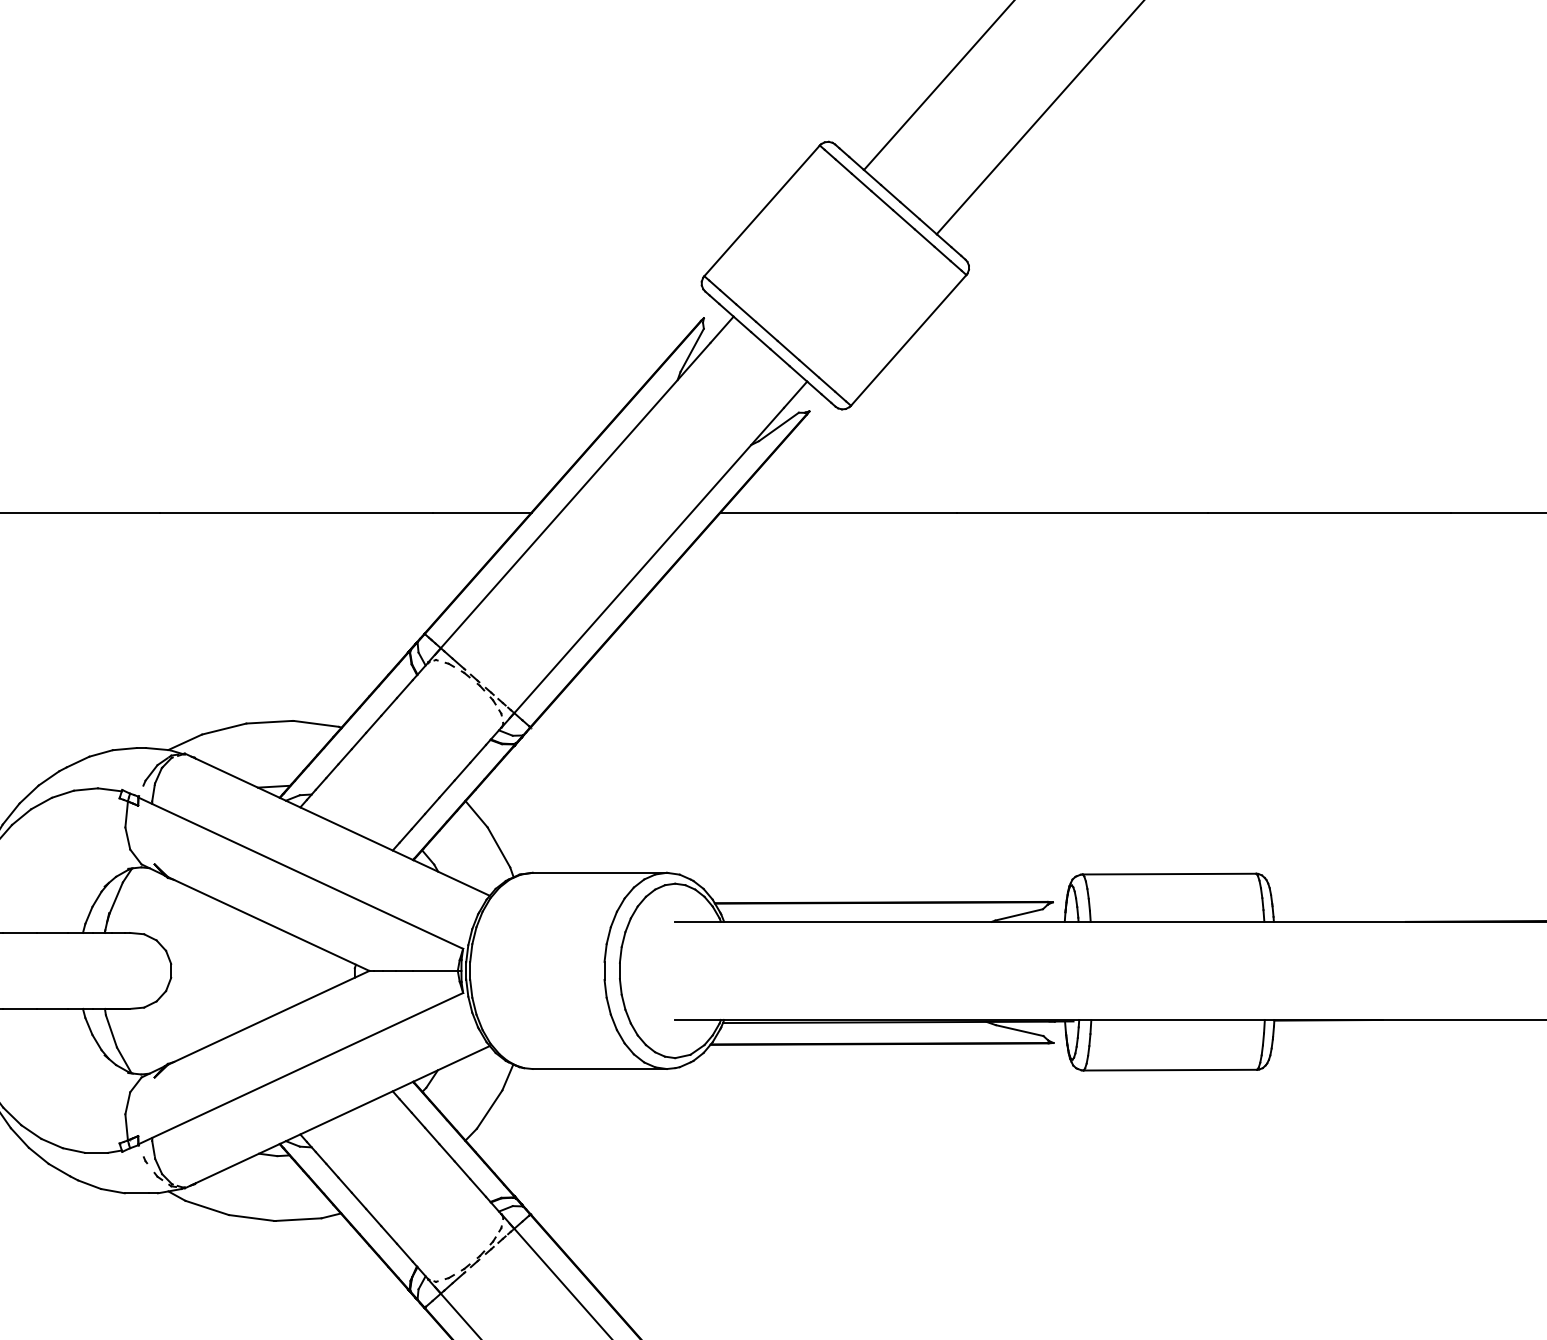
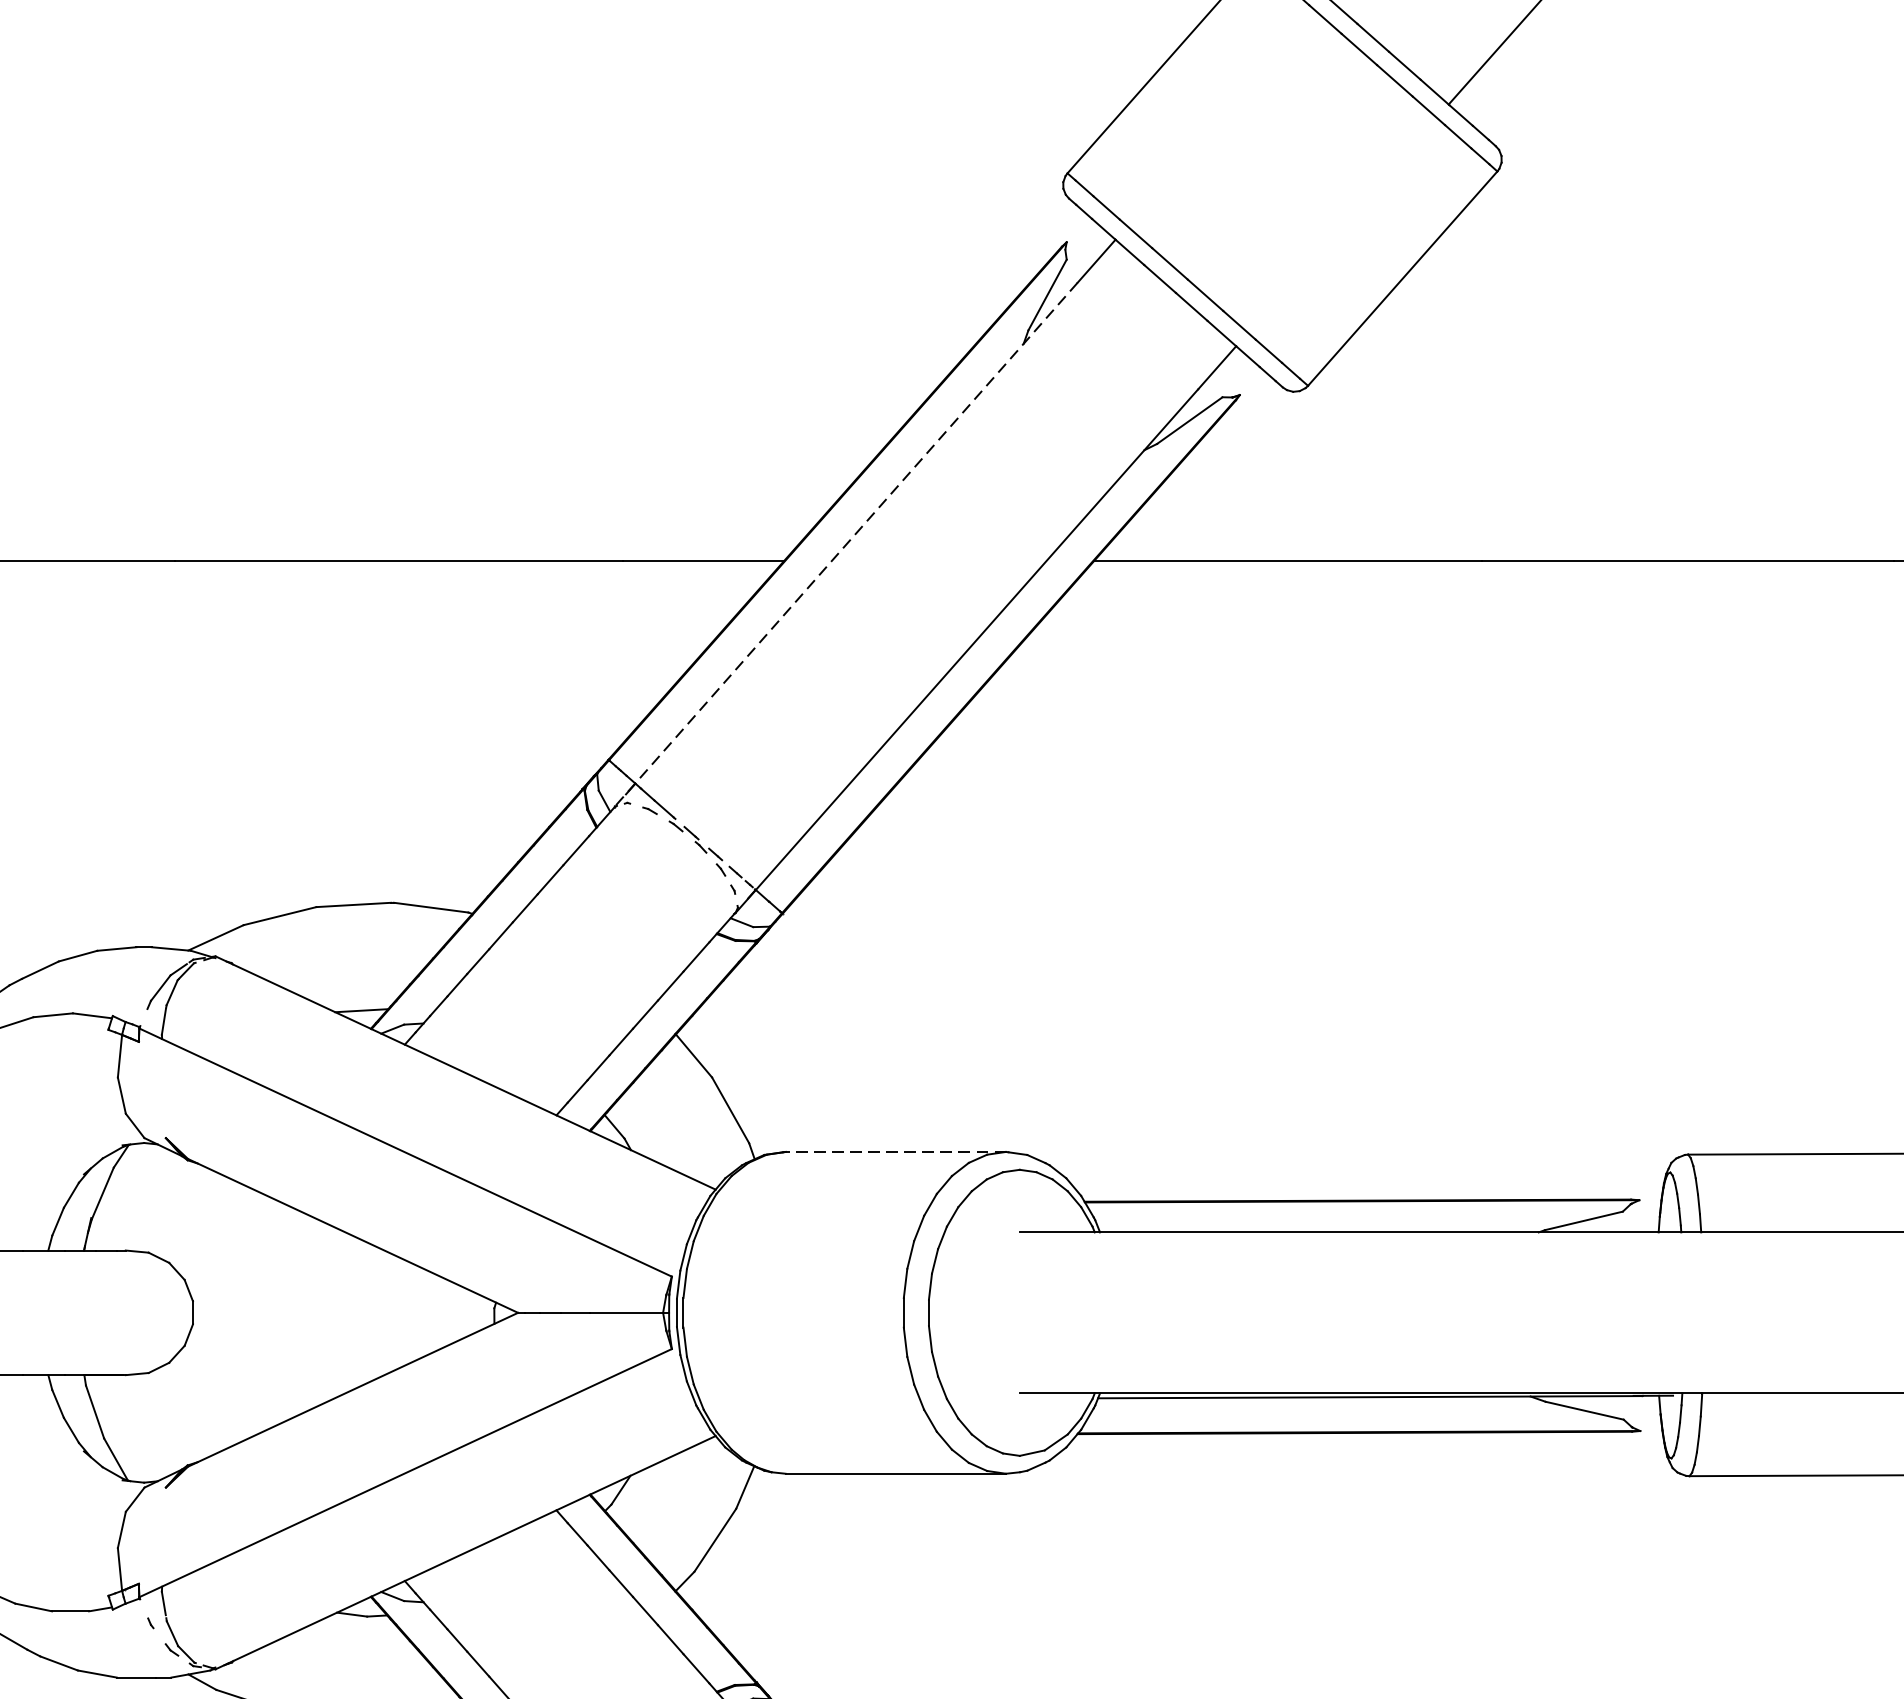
line: (569, 502) -> (846, 544), solid -> dashed
line: (599, 872) -> (895, 1151), solid -> dashed

